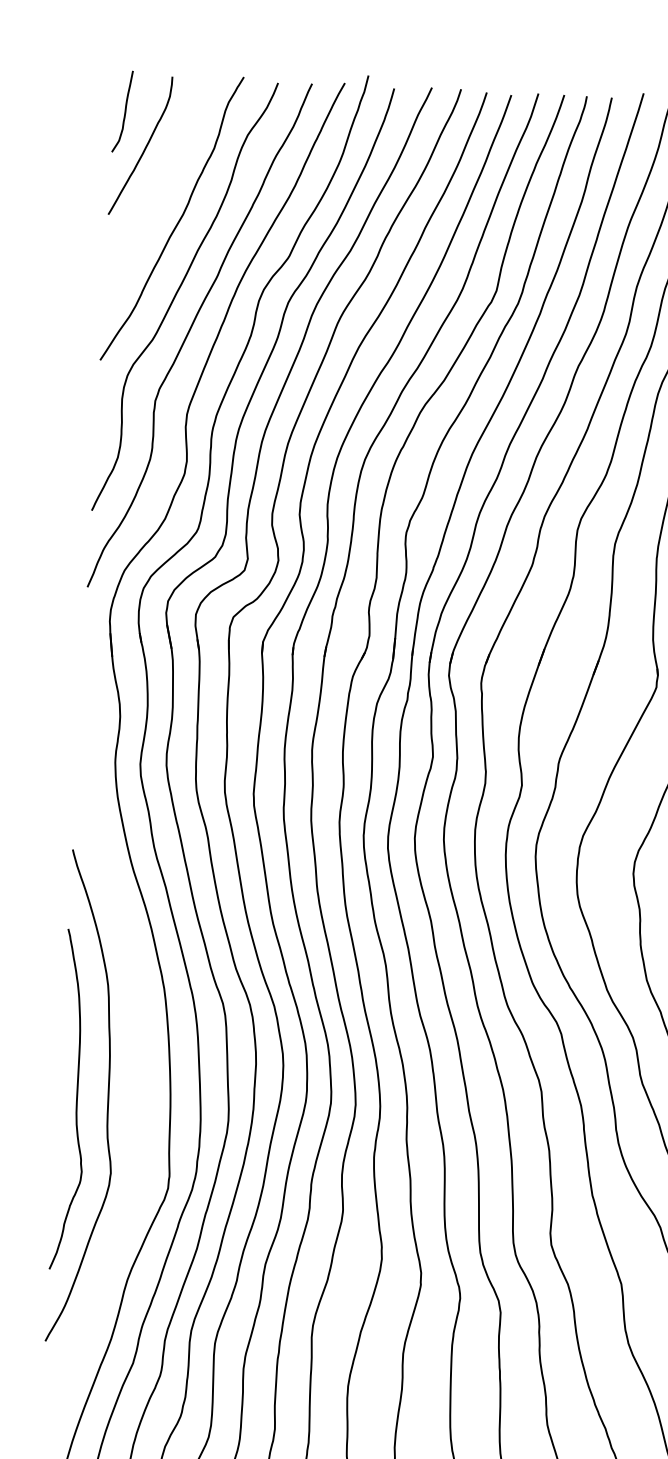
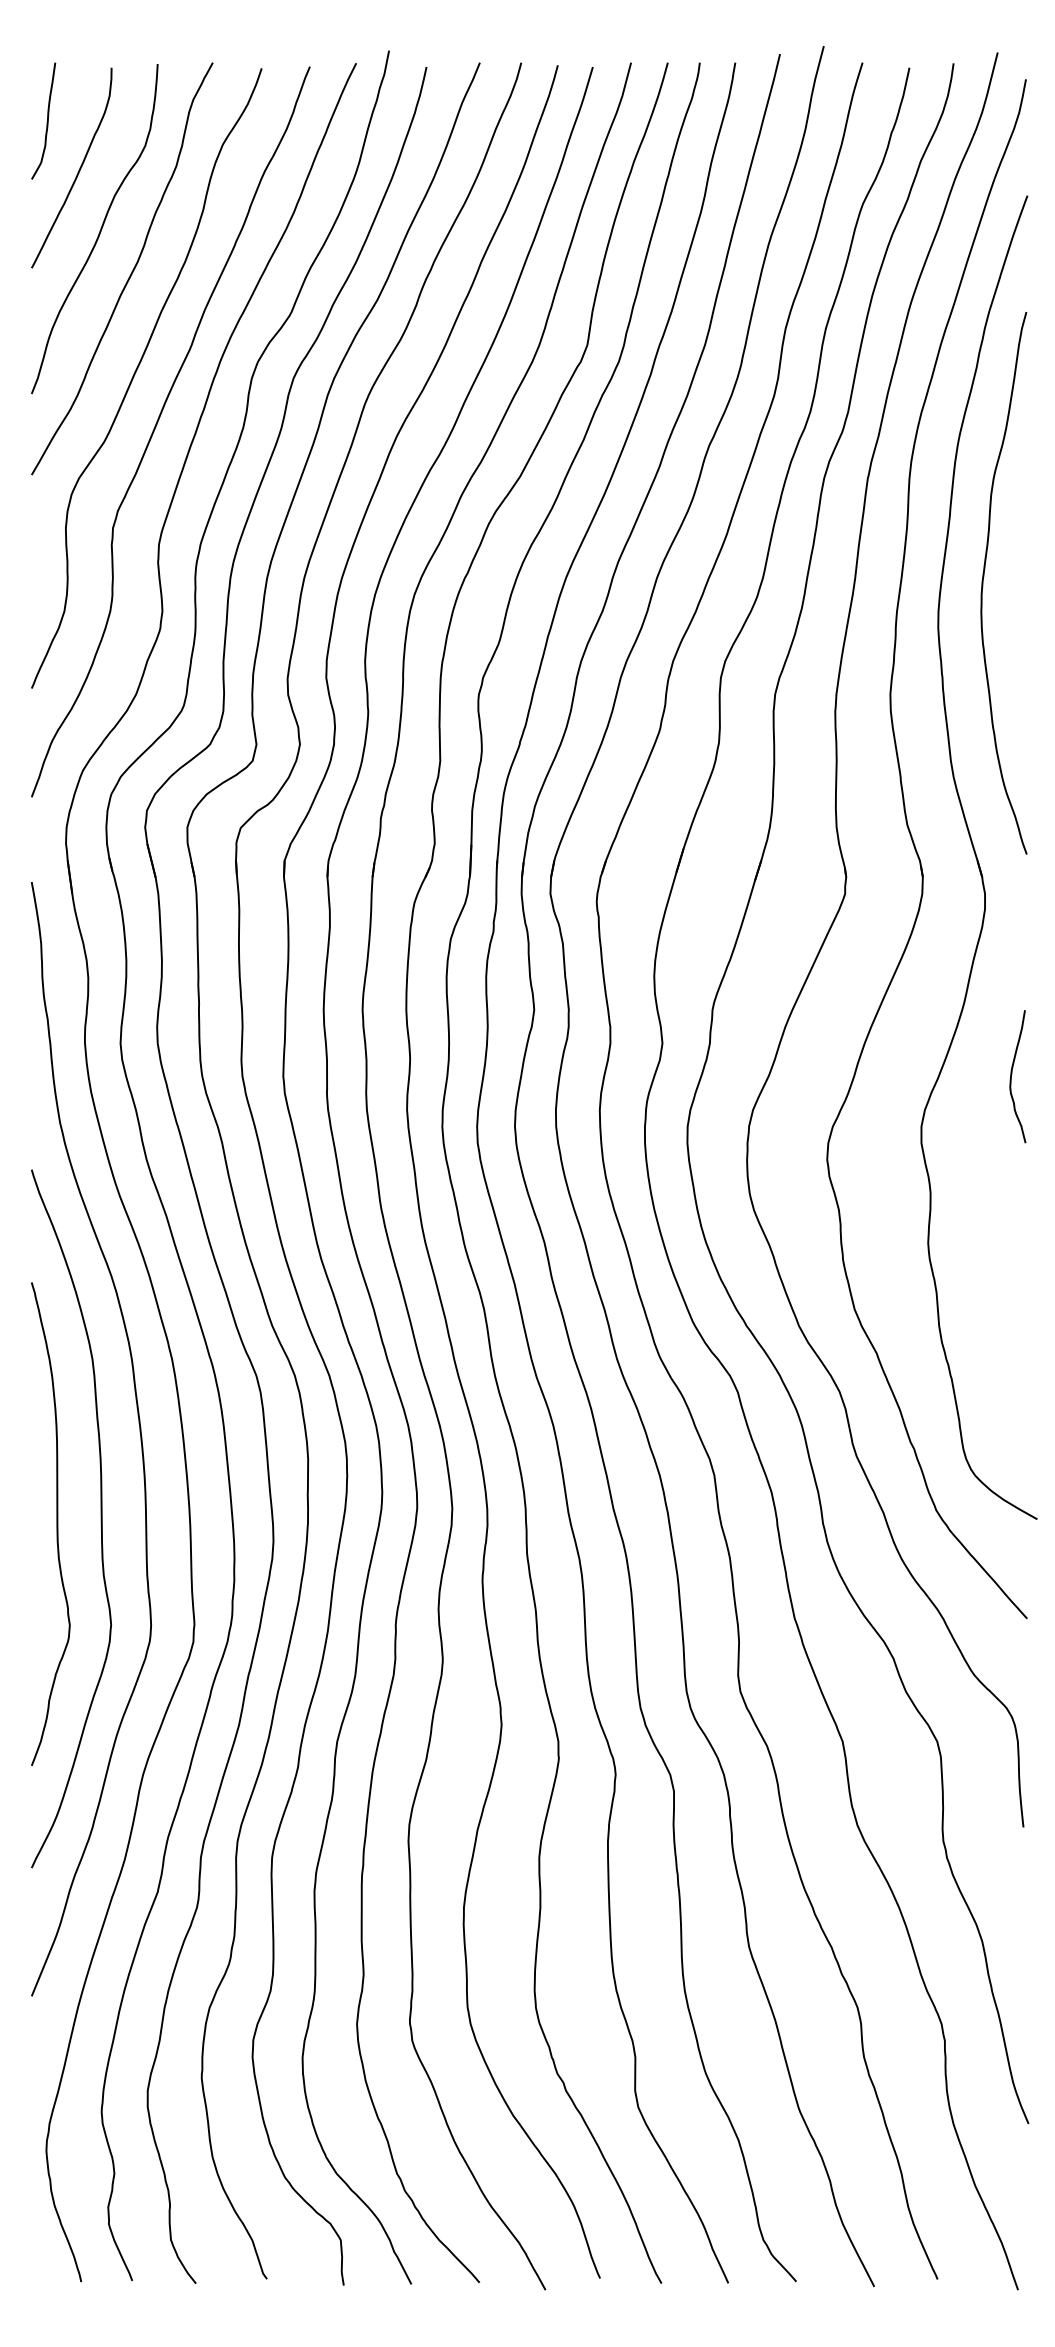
curve: (157, 190) -> (99, 230), added
curve: (138, 1038) -> (139, 1432), added

